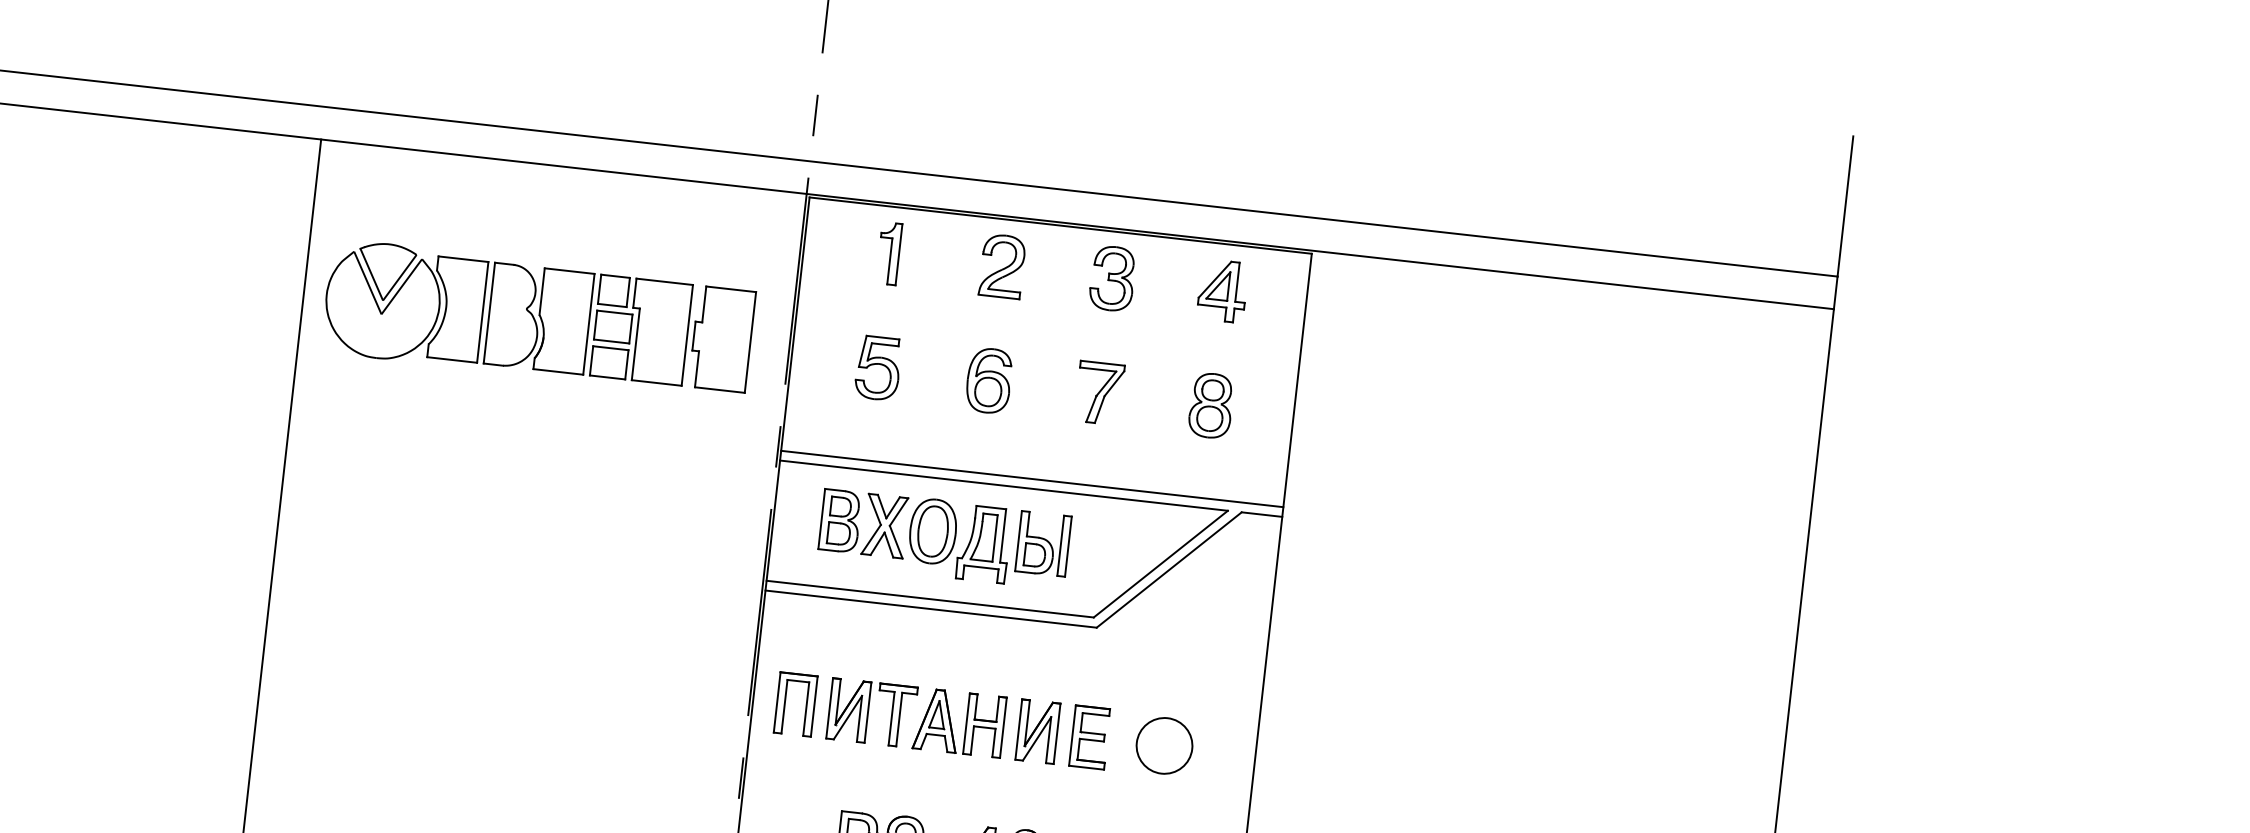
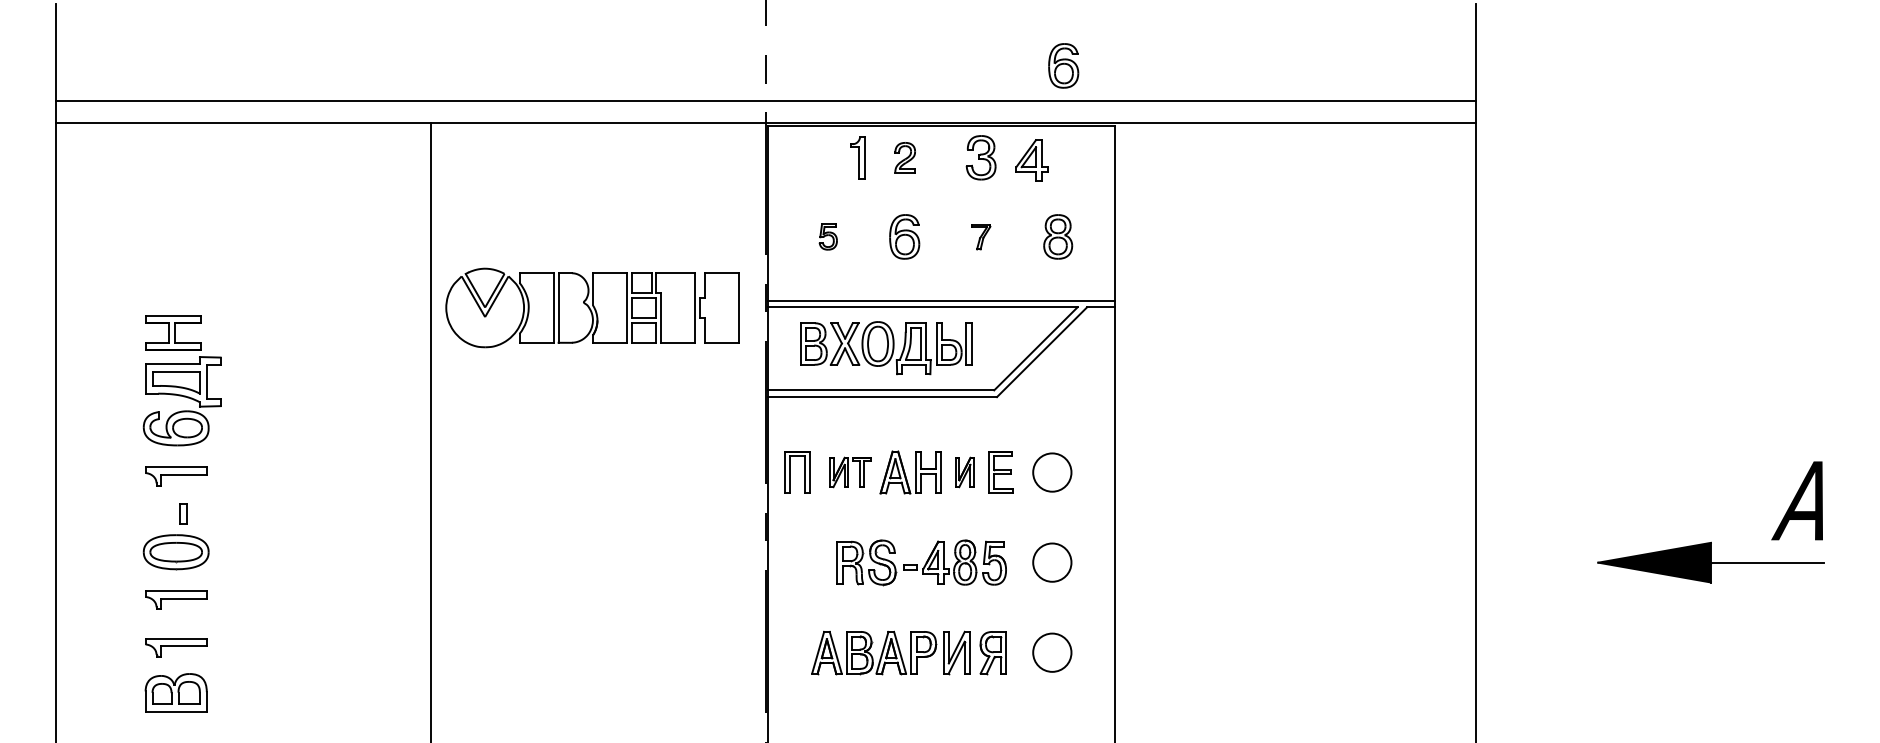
part: (1246, 158) -> (1063, 65), added
part: (888, 253) -> (857, 157), moved
part: (1003, 265) -> (905, 157), size x0.7
part: (1221, 290) -> (1031, 160), moved
part: (538, 317) -> (592, 307), moved
part: (878, 367) -> (828, 236), size x0.6
part: (1100, 392) -> (981, 236), size x0.6
part: (872, 713) -> (850, 472), size x0.7
part: (1037, 731) -> (964, 472), size x0.7

